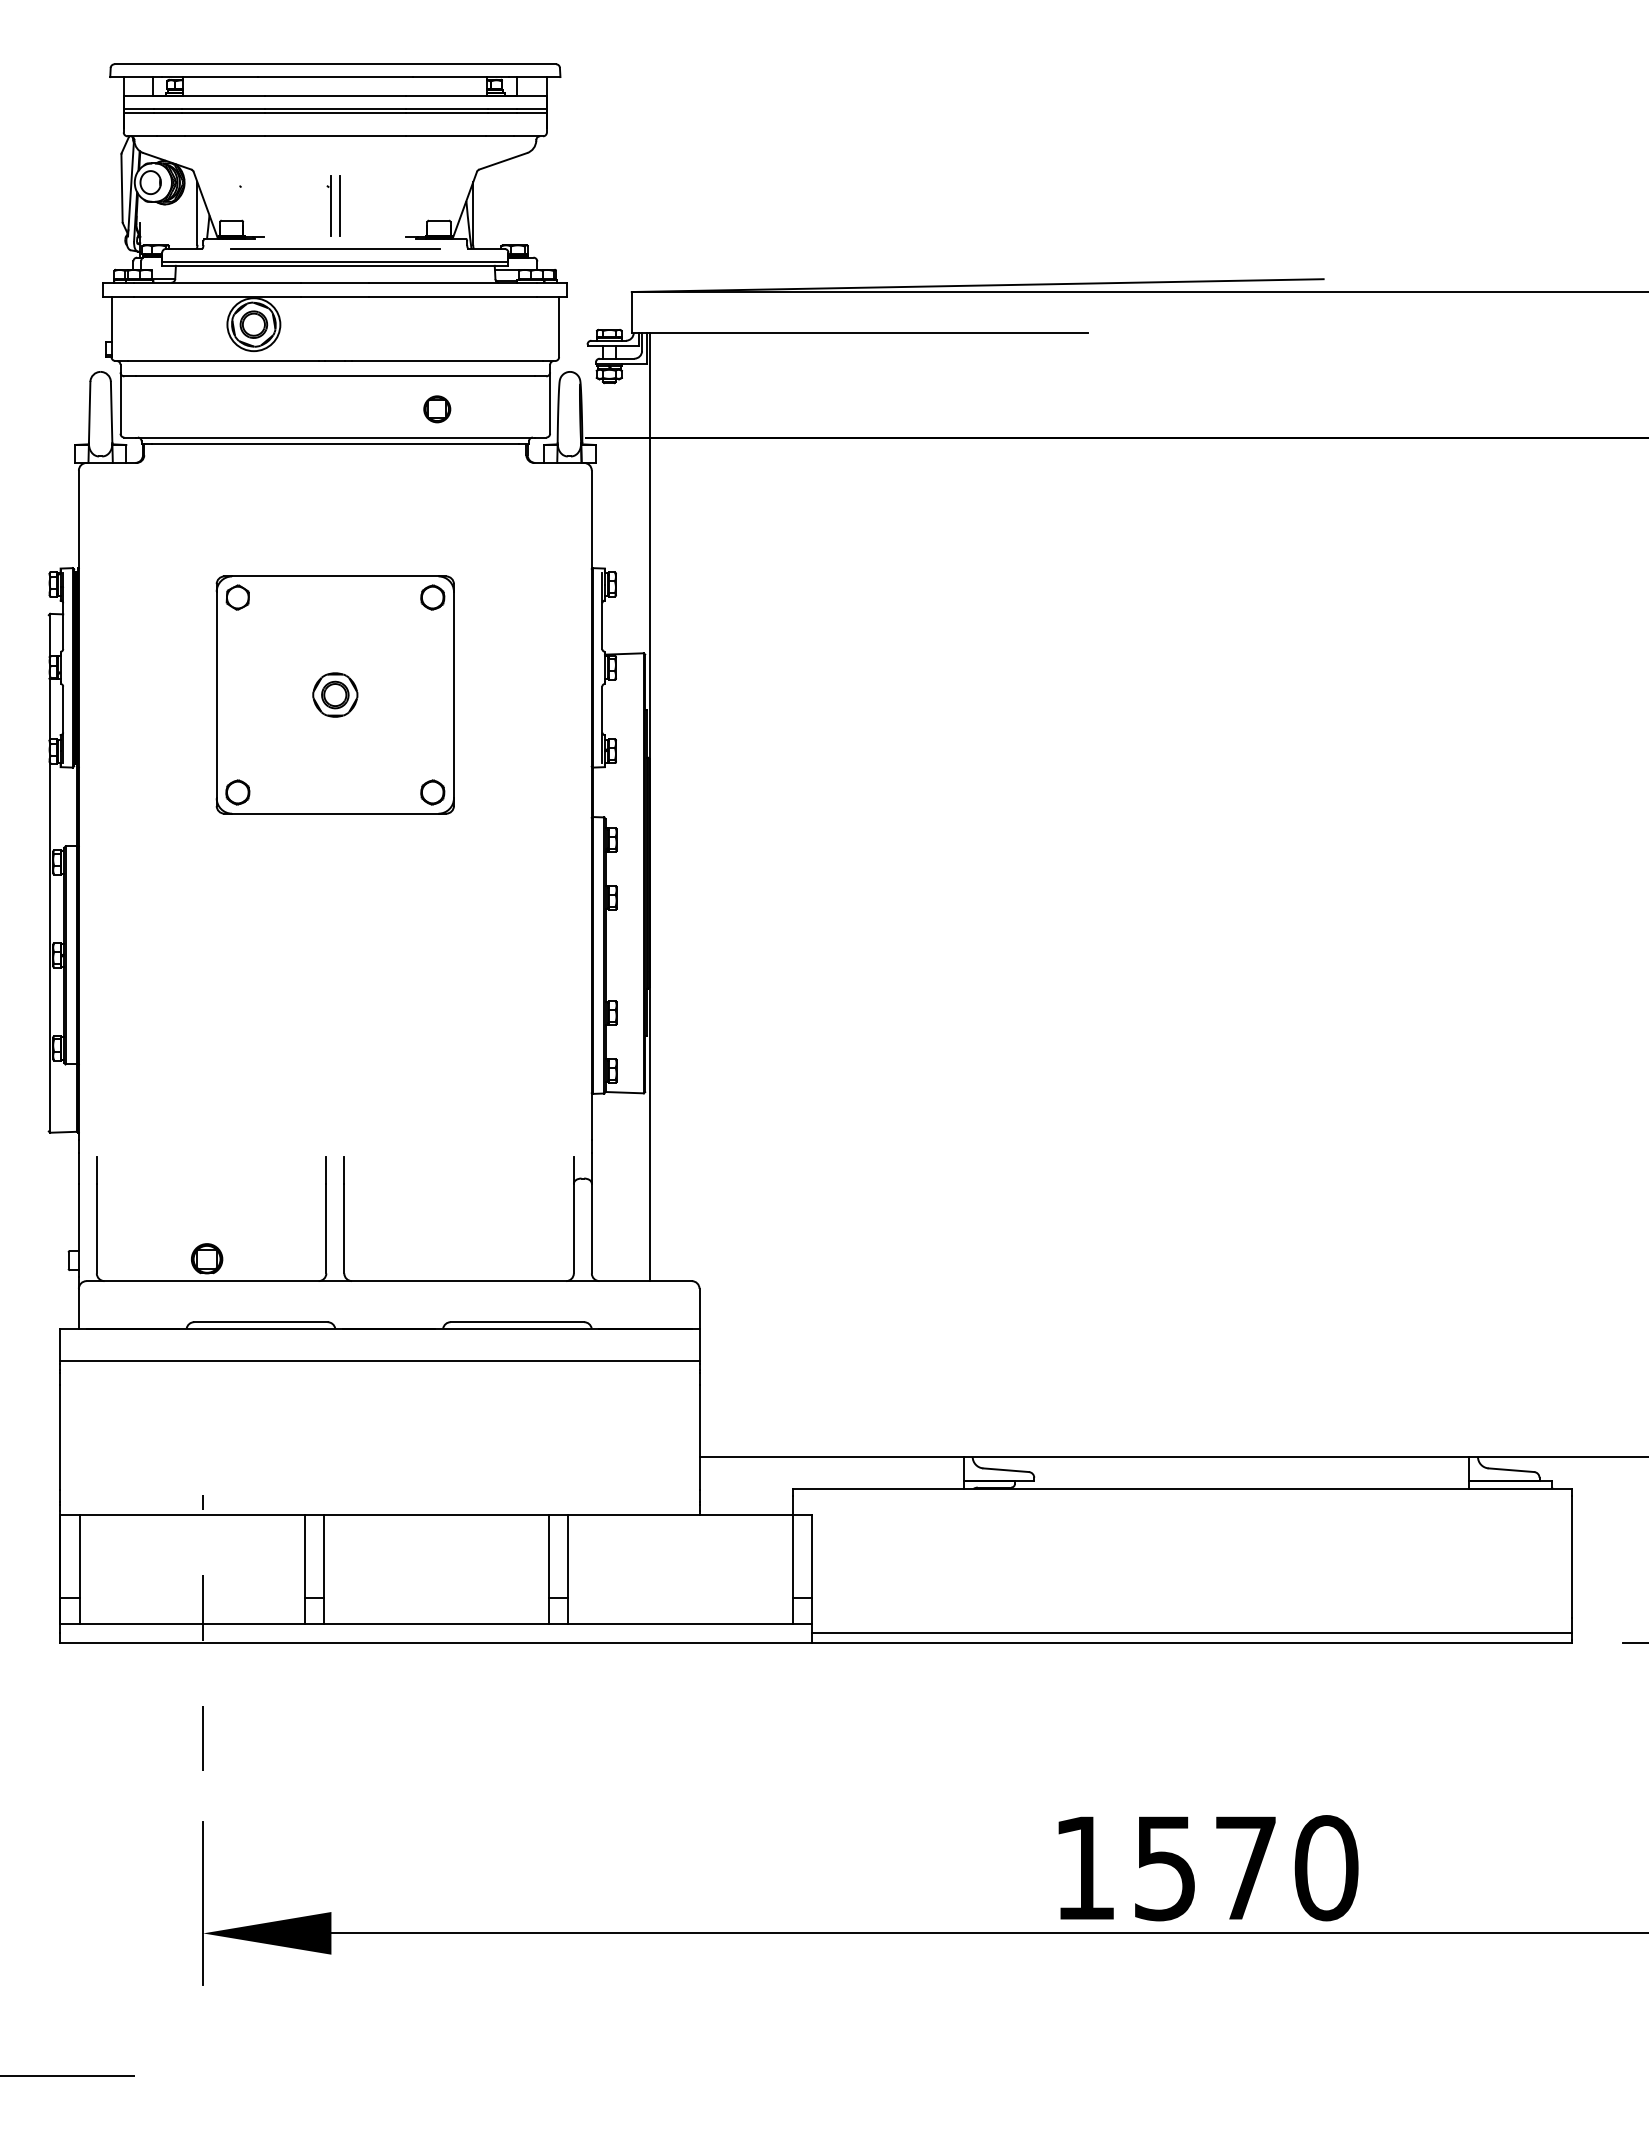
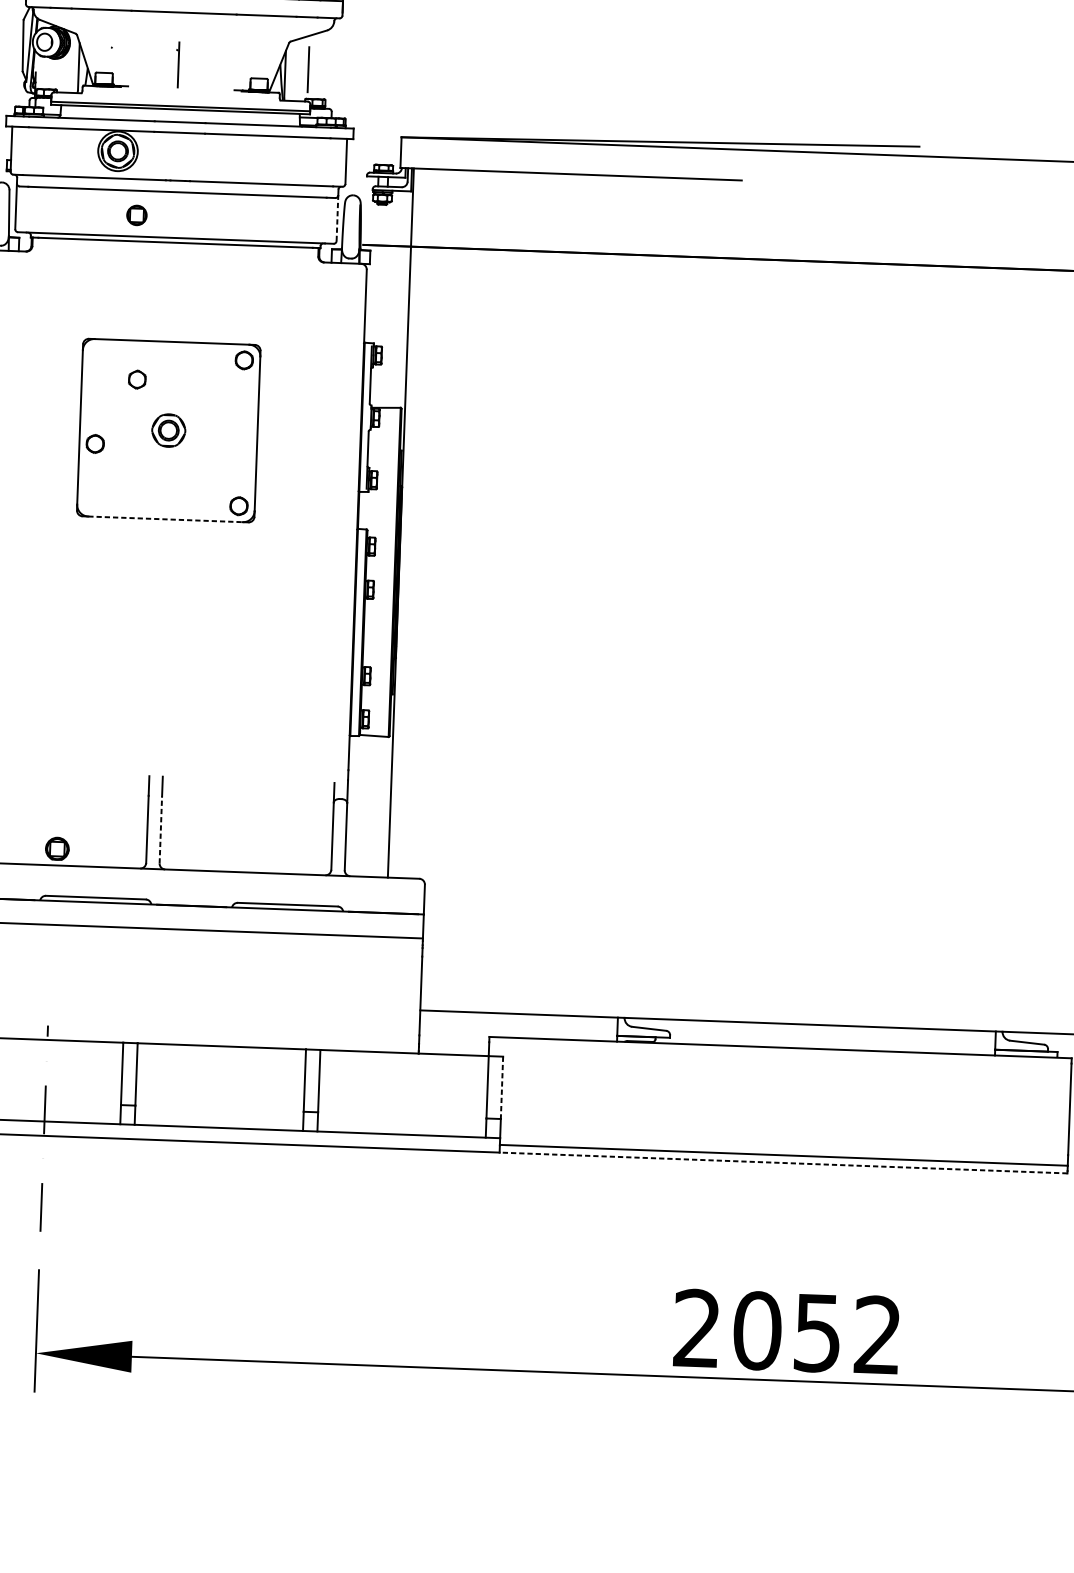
line: (339, 205) -> (307, 69), moved
line: (335, 248) -> (181, 96), removed
line: (550, 403) -> (337, 218), solid -> dashed
part: (437, 409) -> (137, 215), moved
part: (237, 597) -> (137, 379), moved
part: (237, 792) -> (95, 443), moved
line: (335, 813) -> (165, 519), solid -> dashed
line: (344, 1228) -> (161, 829), solid -> dashed
line: (812, 1556) -> (502, 1088), solid -> dashed
line: (1191, 1642) -> (783, 1162), solid -> dashed
text: (1206, 1868) -> (788, 1332), 1570 -> 2052

